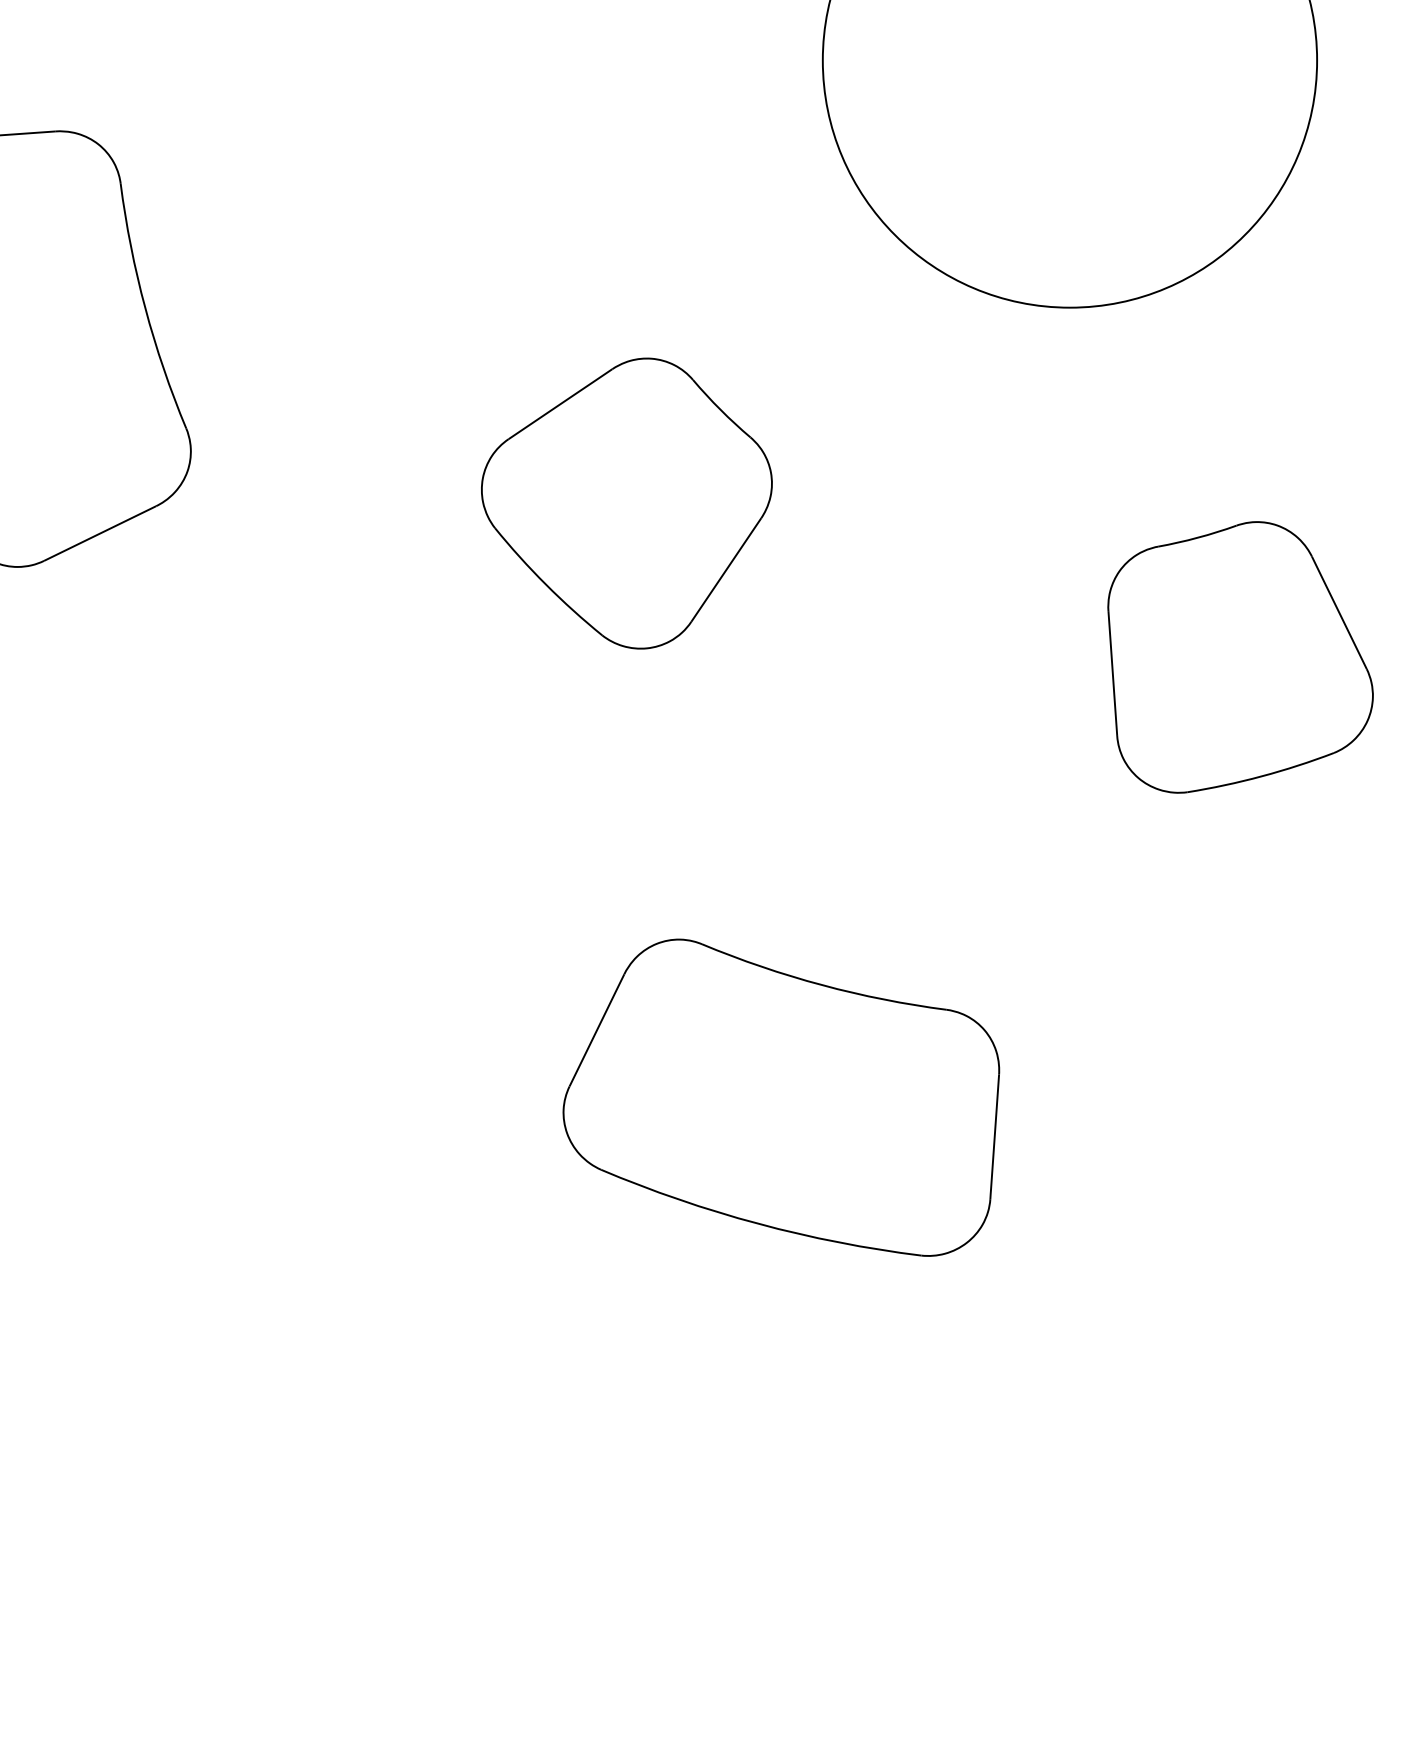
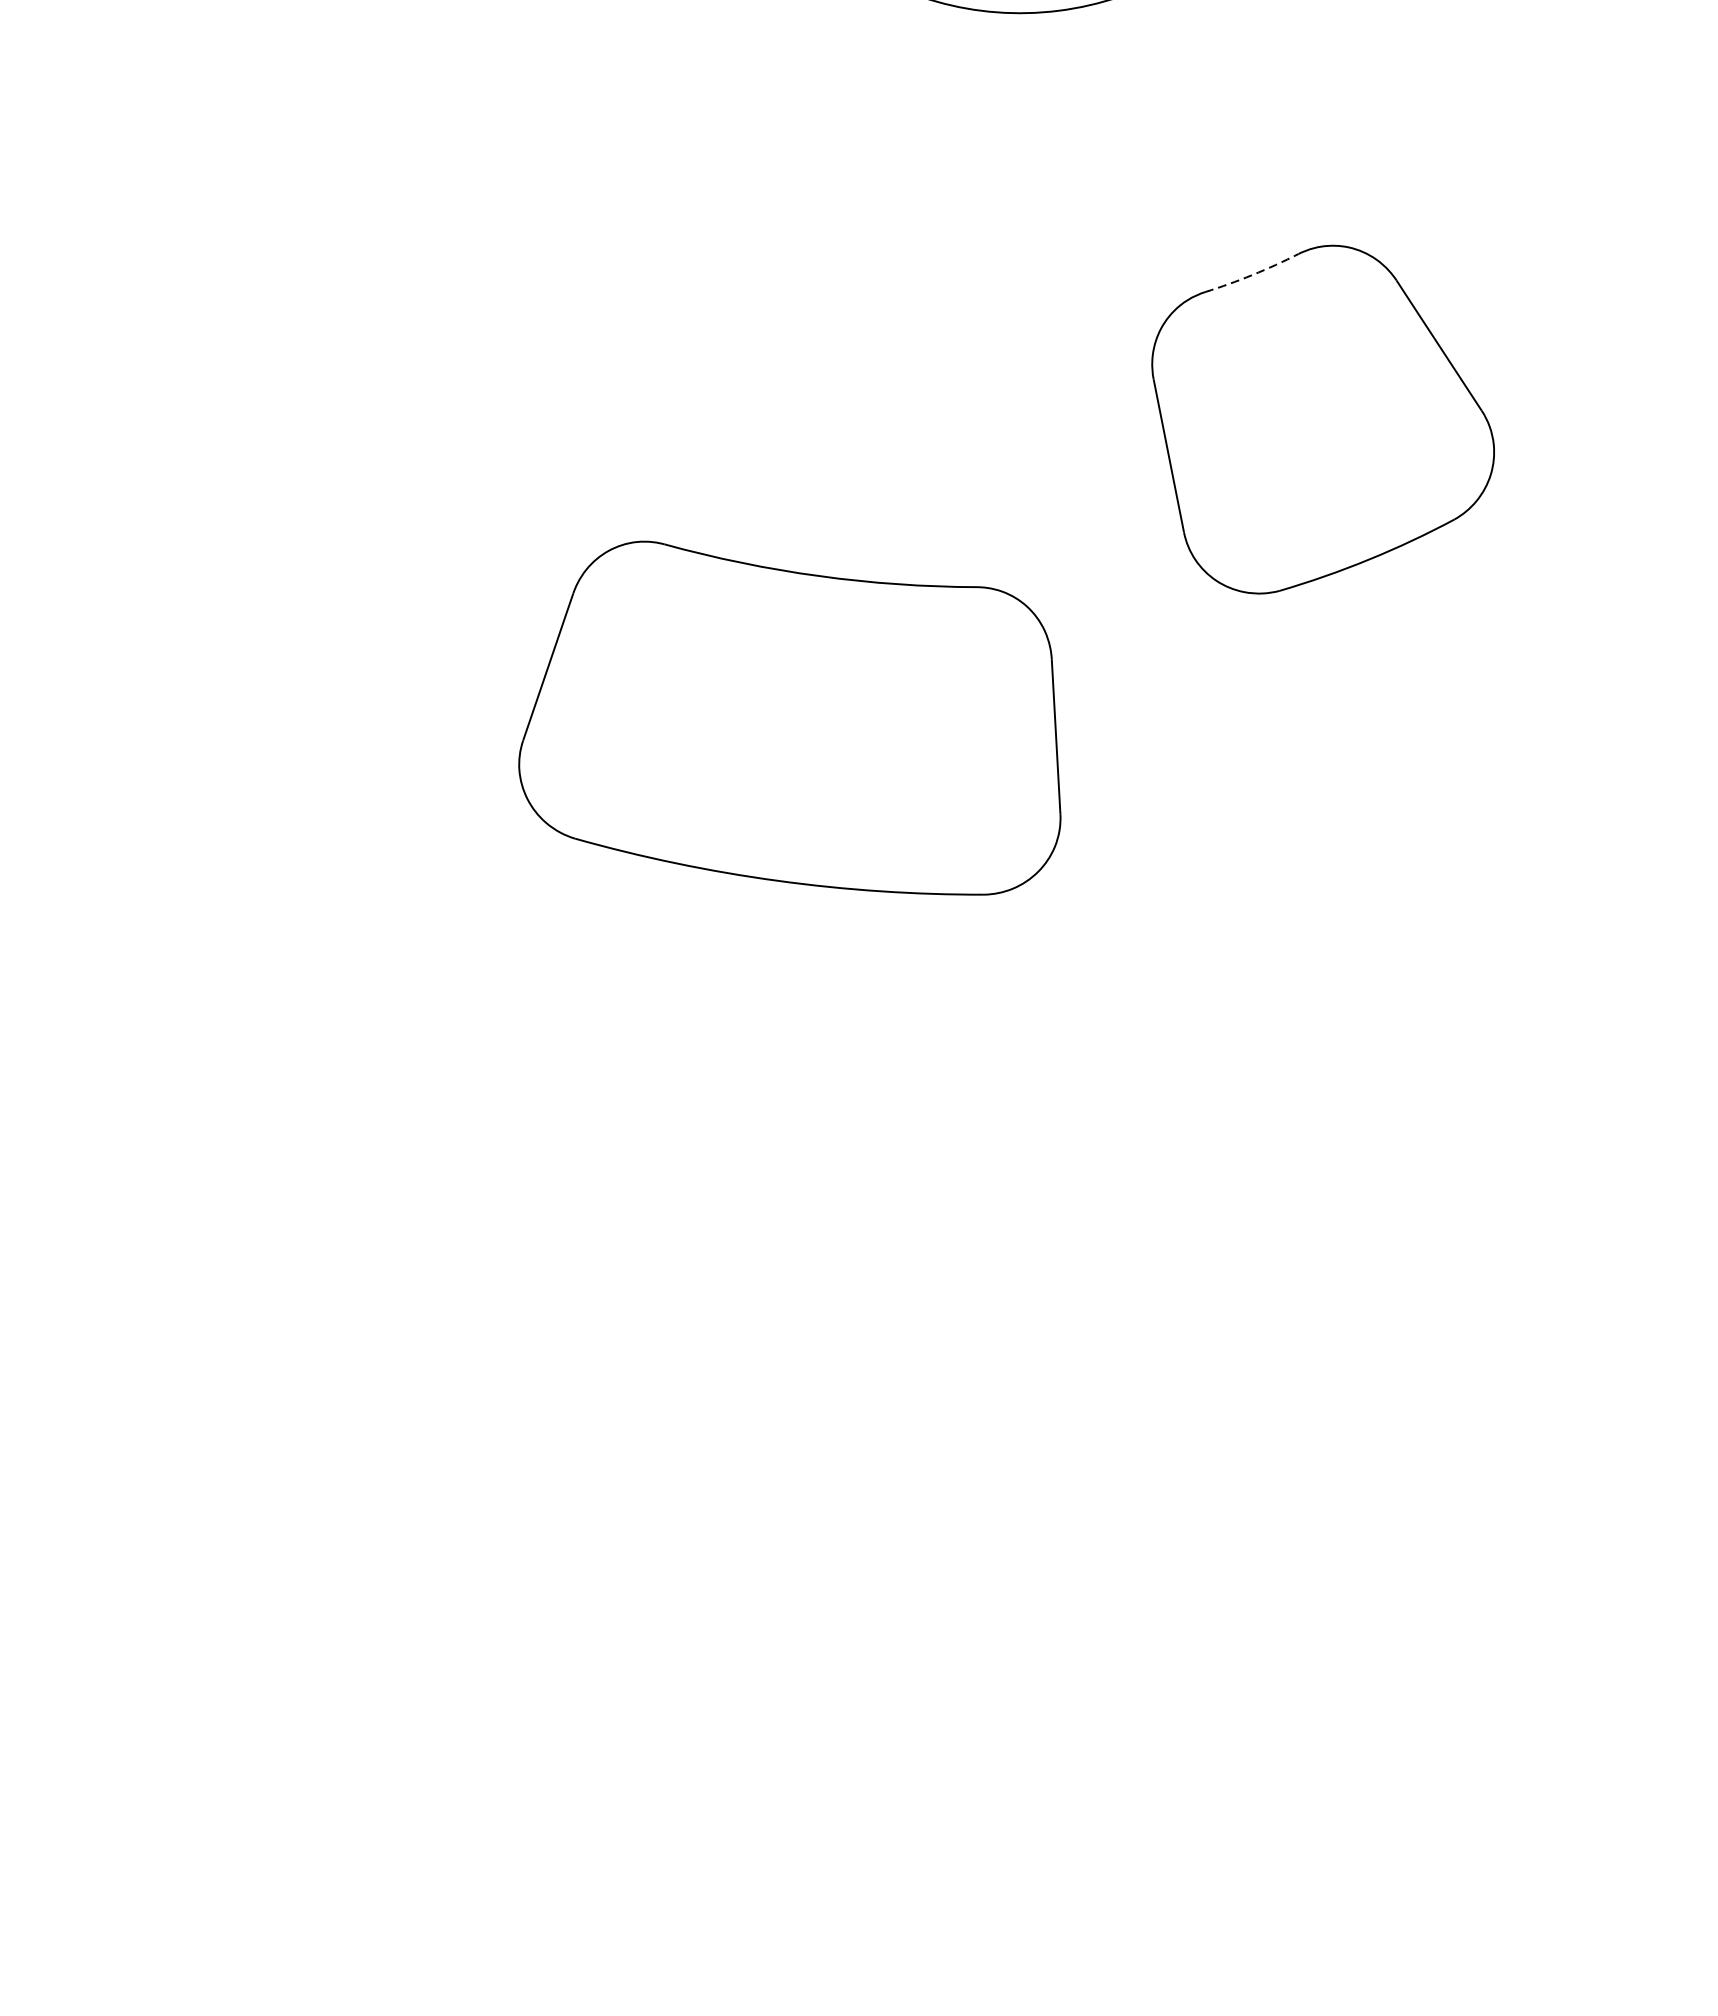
part: (626, 503) -> (541, 321), removed
arc: (1197, 537) -> (1252, 274), solid -> dashed
part: (781, 1097) -> (786, 721), moved

